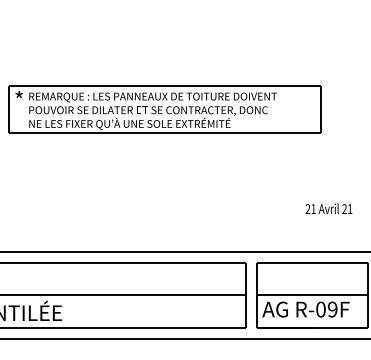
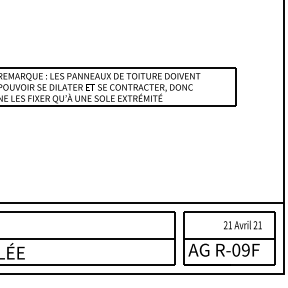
text: (328, 208) -> (242, 224), moved

